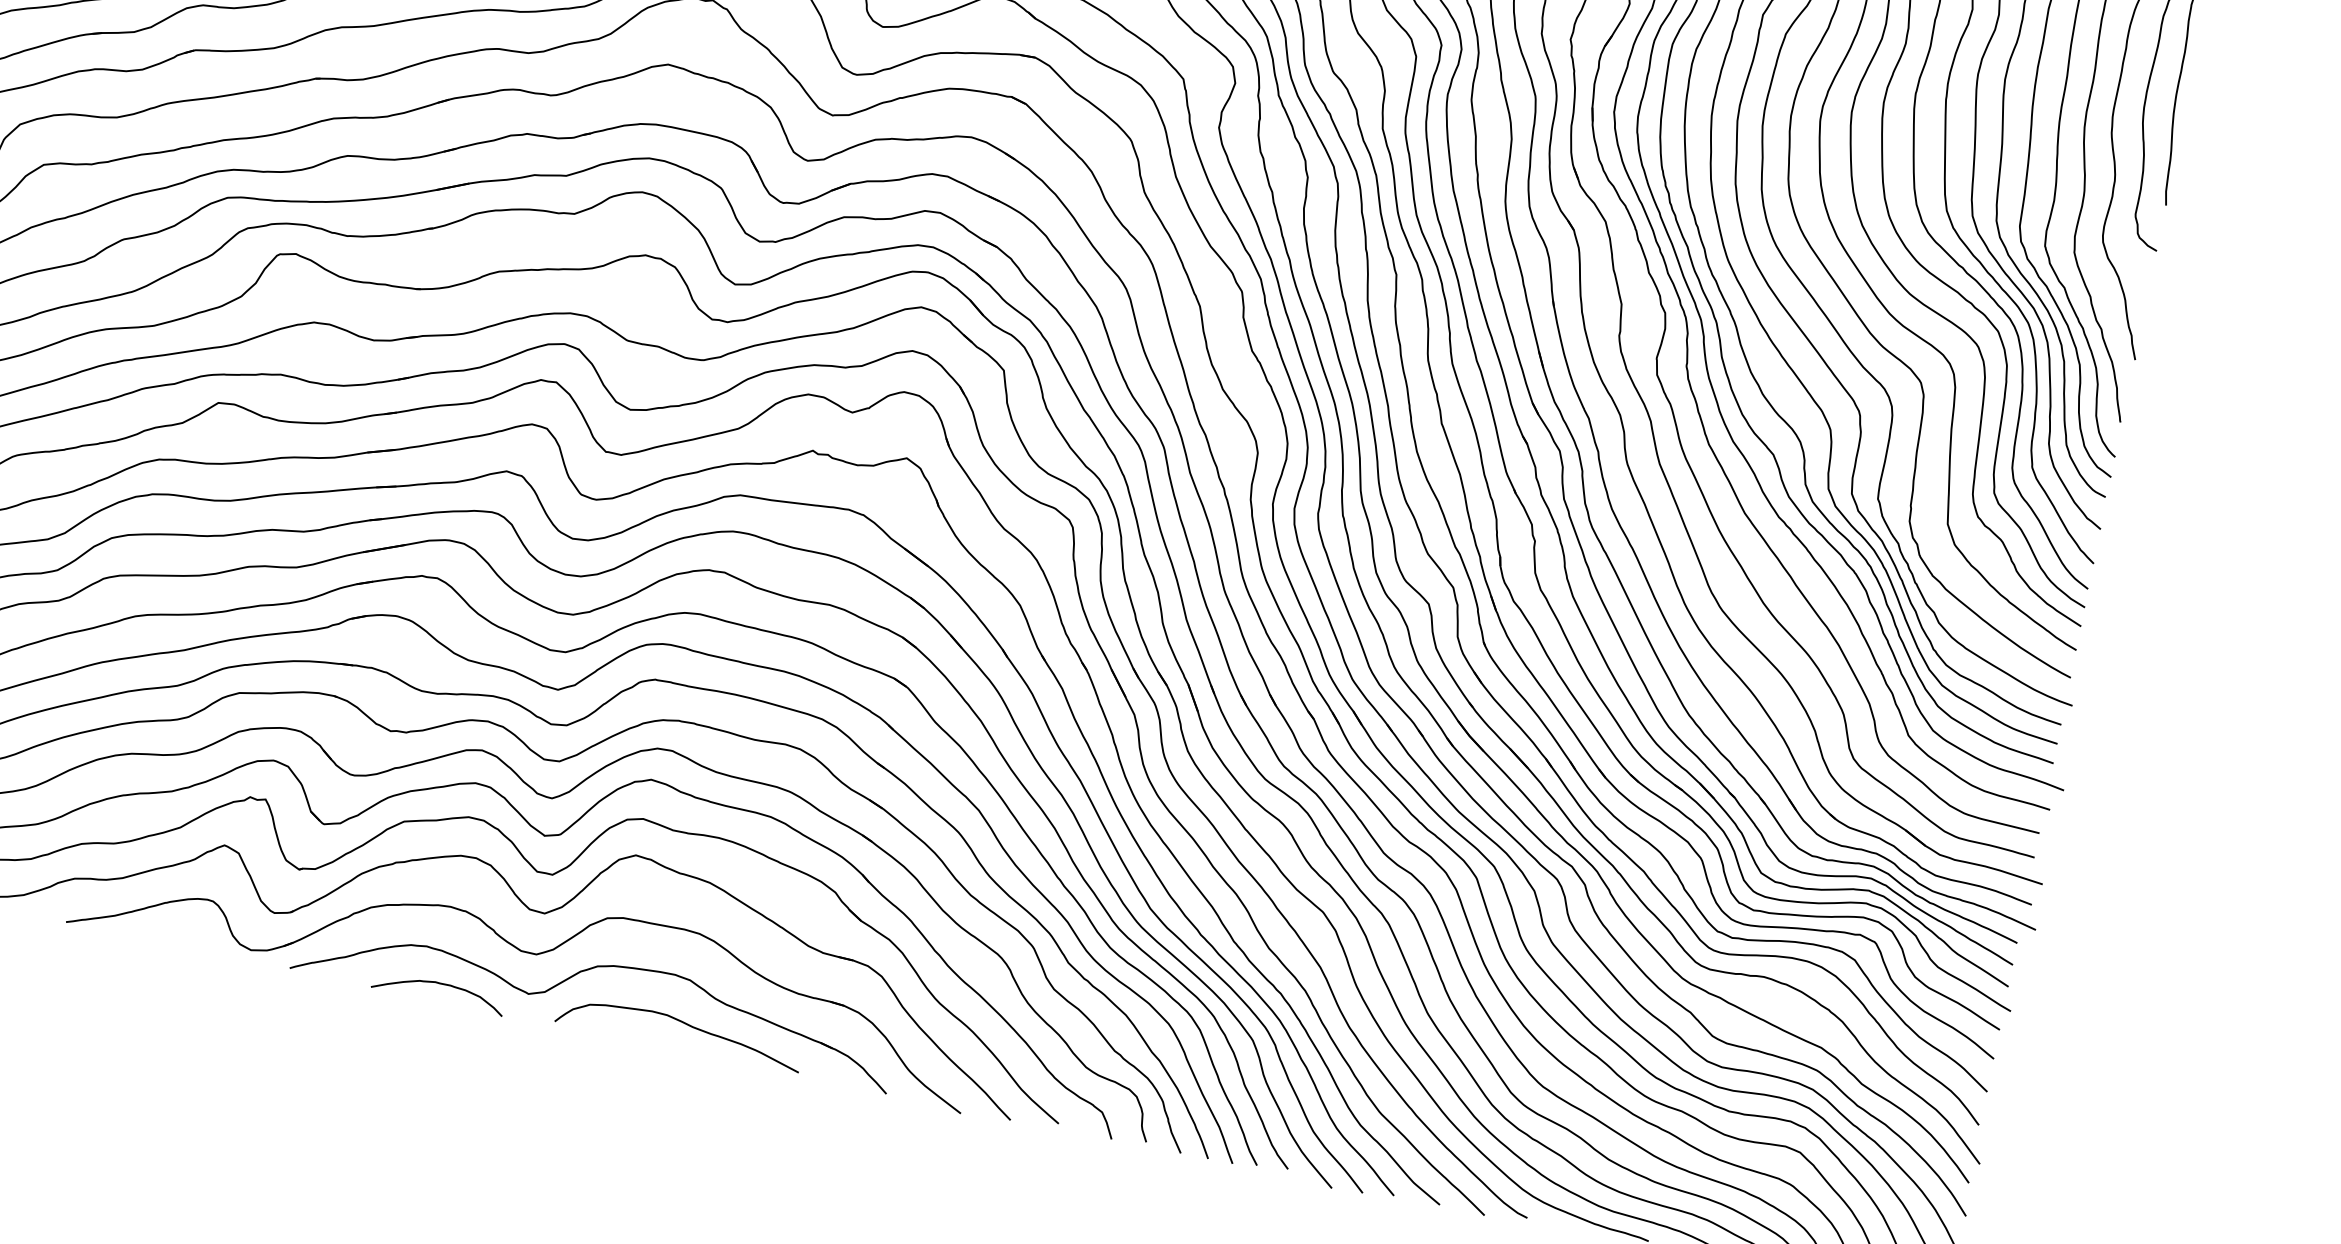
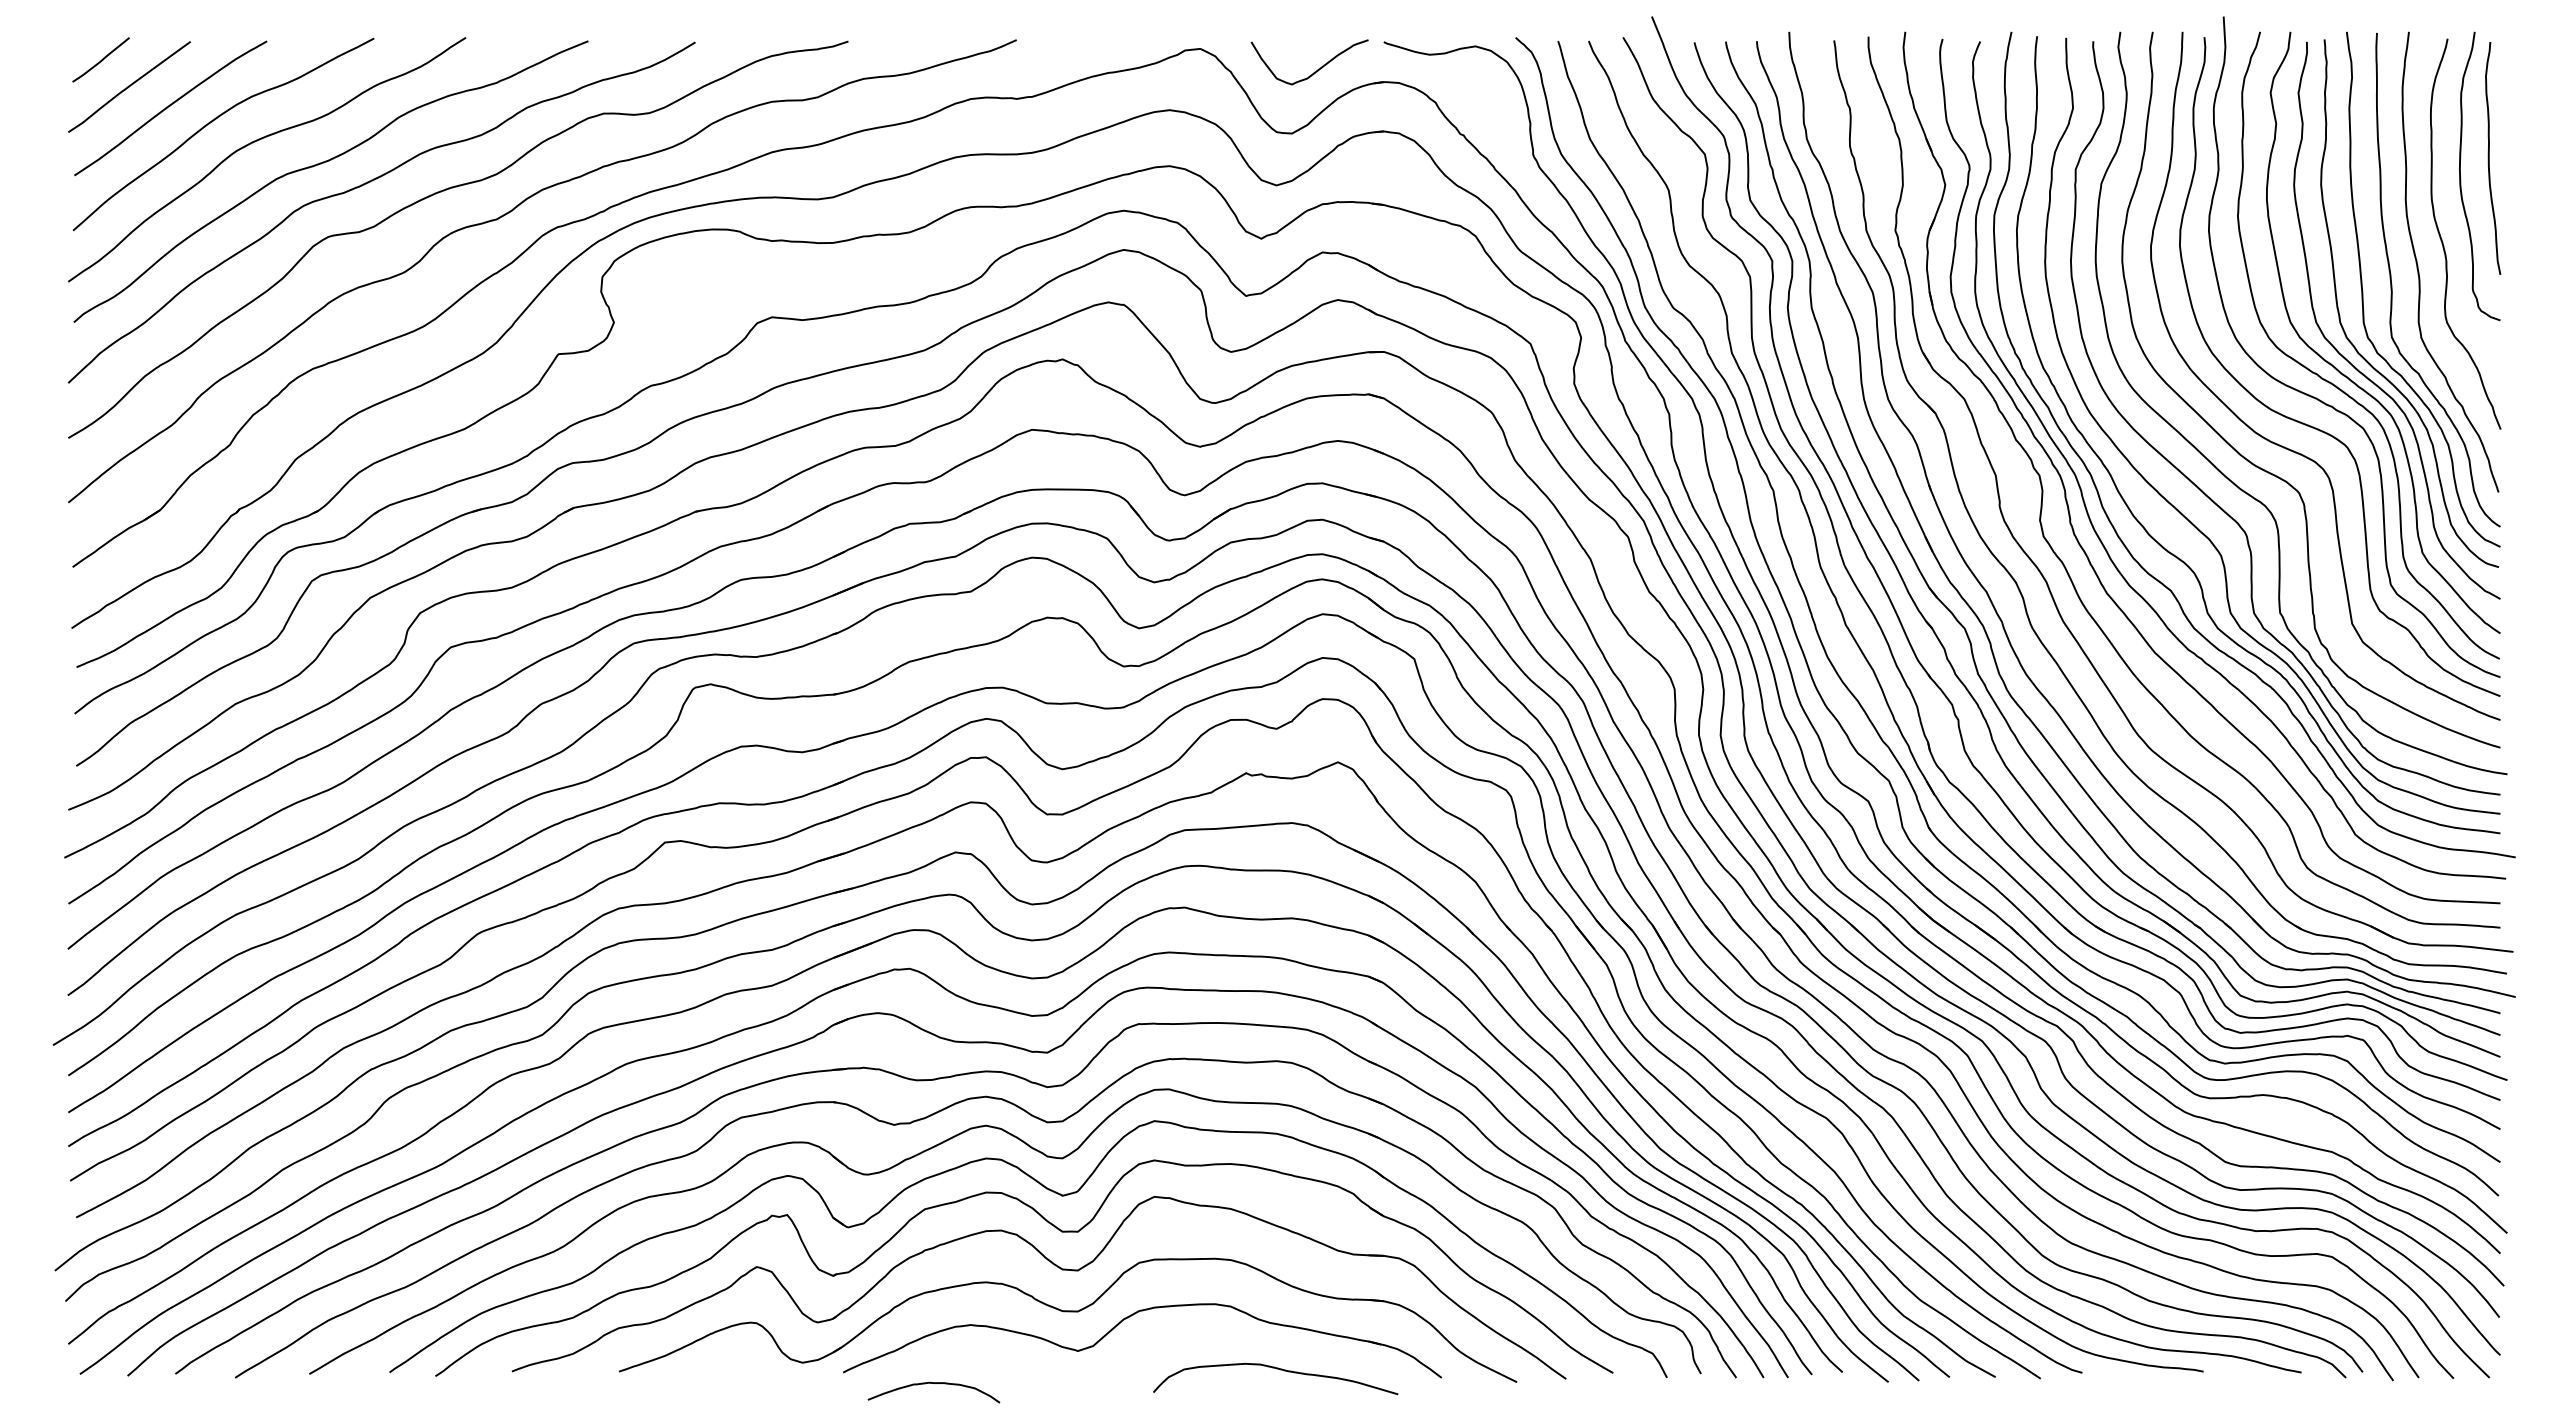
curve: (439, 983) -> (933, 1383), moved
curve: (682, 1023) -> (1276, 1369), moved

